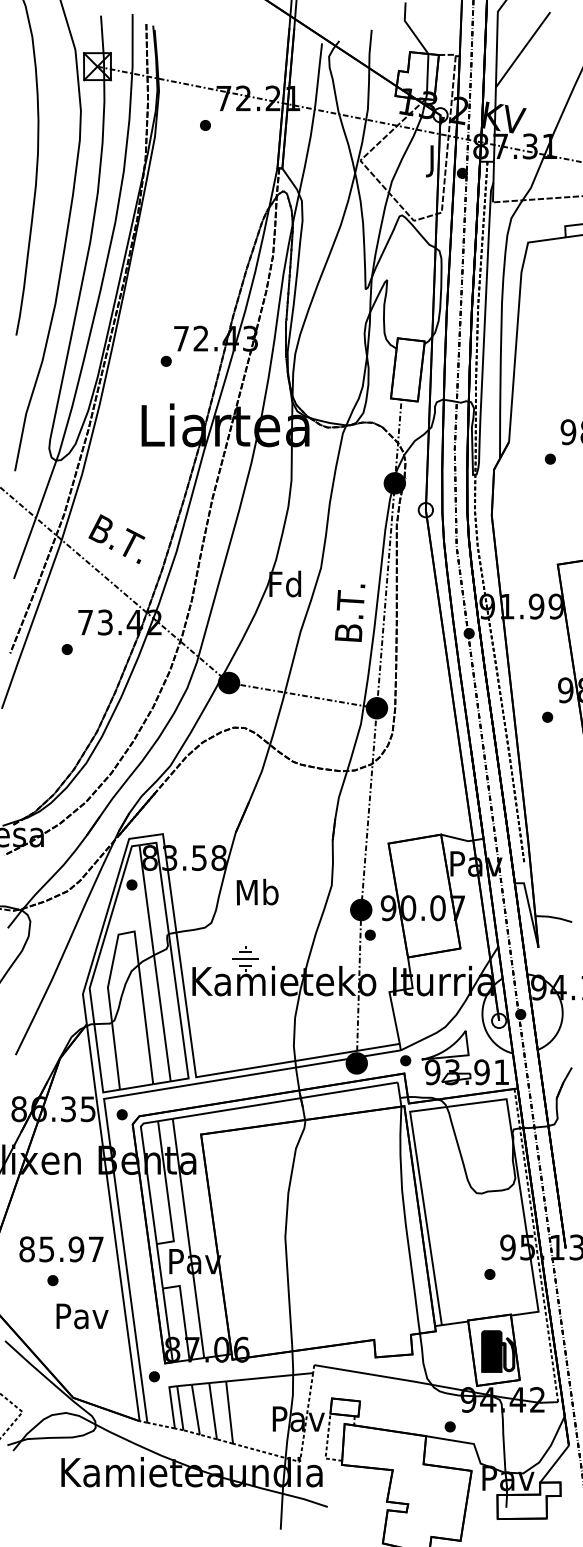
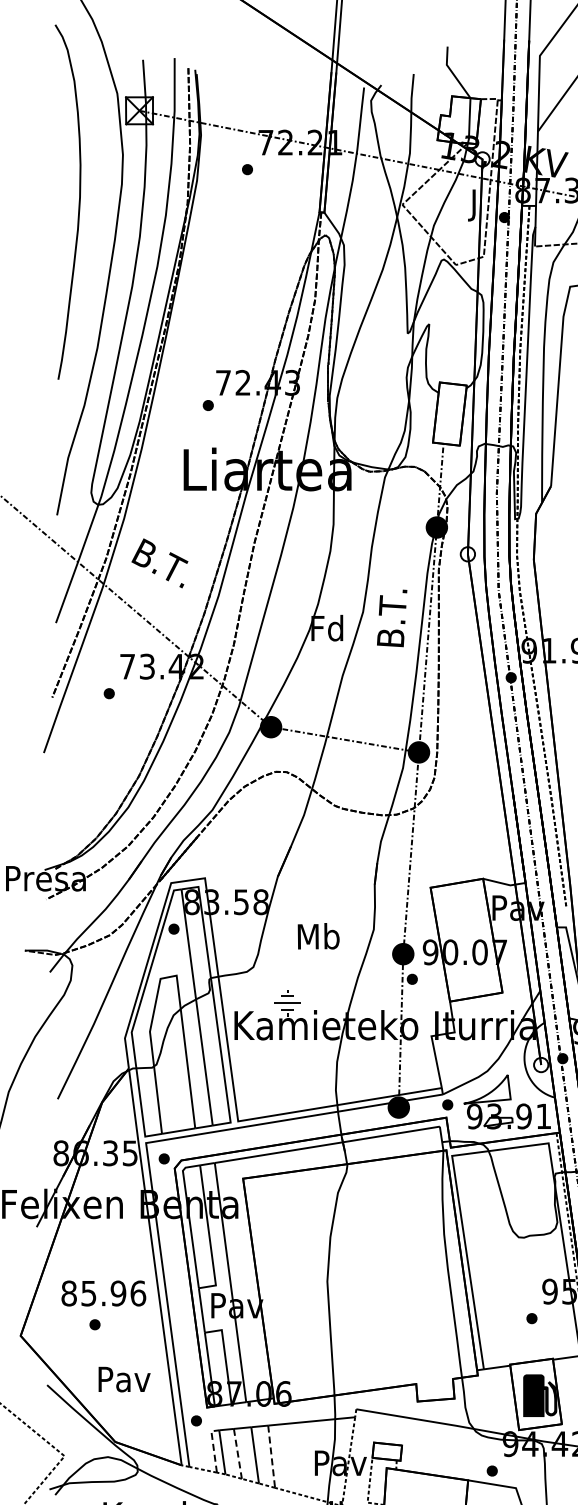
text: (116, 538) -> (159, 562), moved
text: (350, 612) -> (392, 617), moved
text: (257, 891) -> (318, 935), moved
text: (96, 1249) -> (138, 1293), 85.97 -> 85.96
text: (82, 1316) -> (124, 1379), moved
line: (171, 1402) -> (213, 1446), solid -> dashed
line: (195, 1410) -> (237, 1454), solid -> dashed
line: (229, 1413) -> (271, 1457), solid -> dashed

